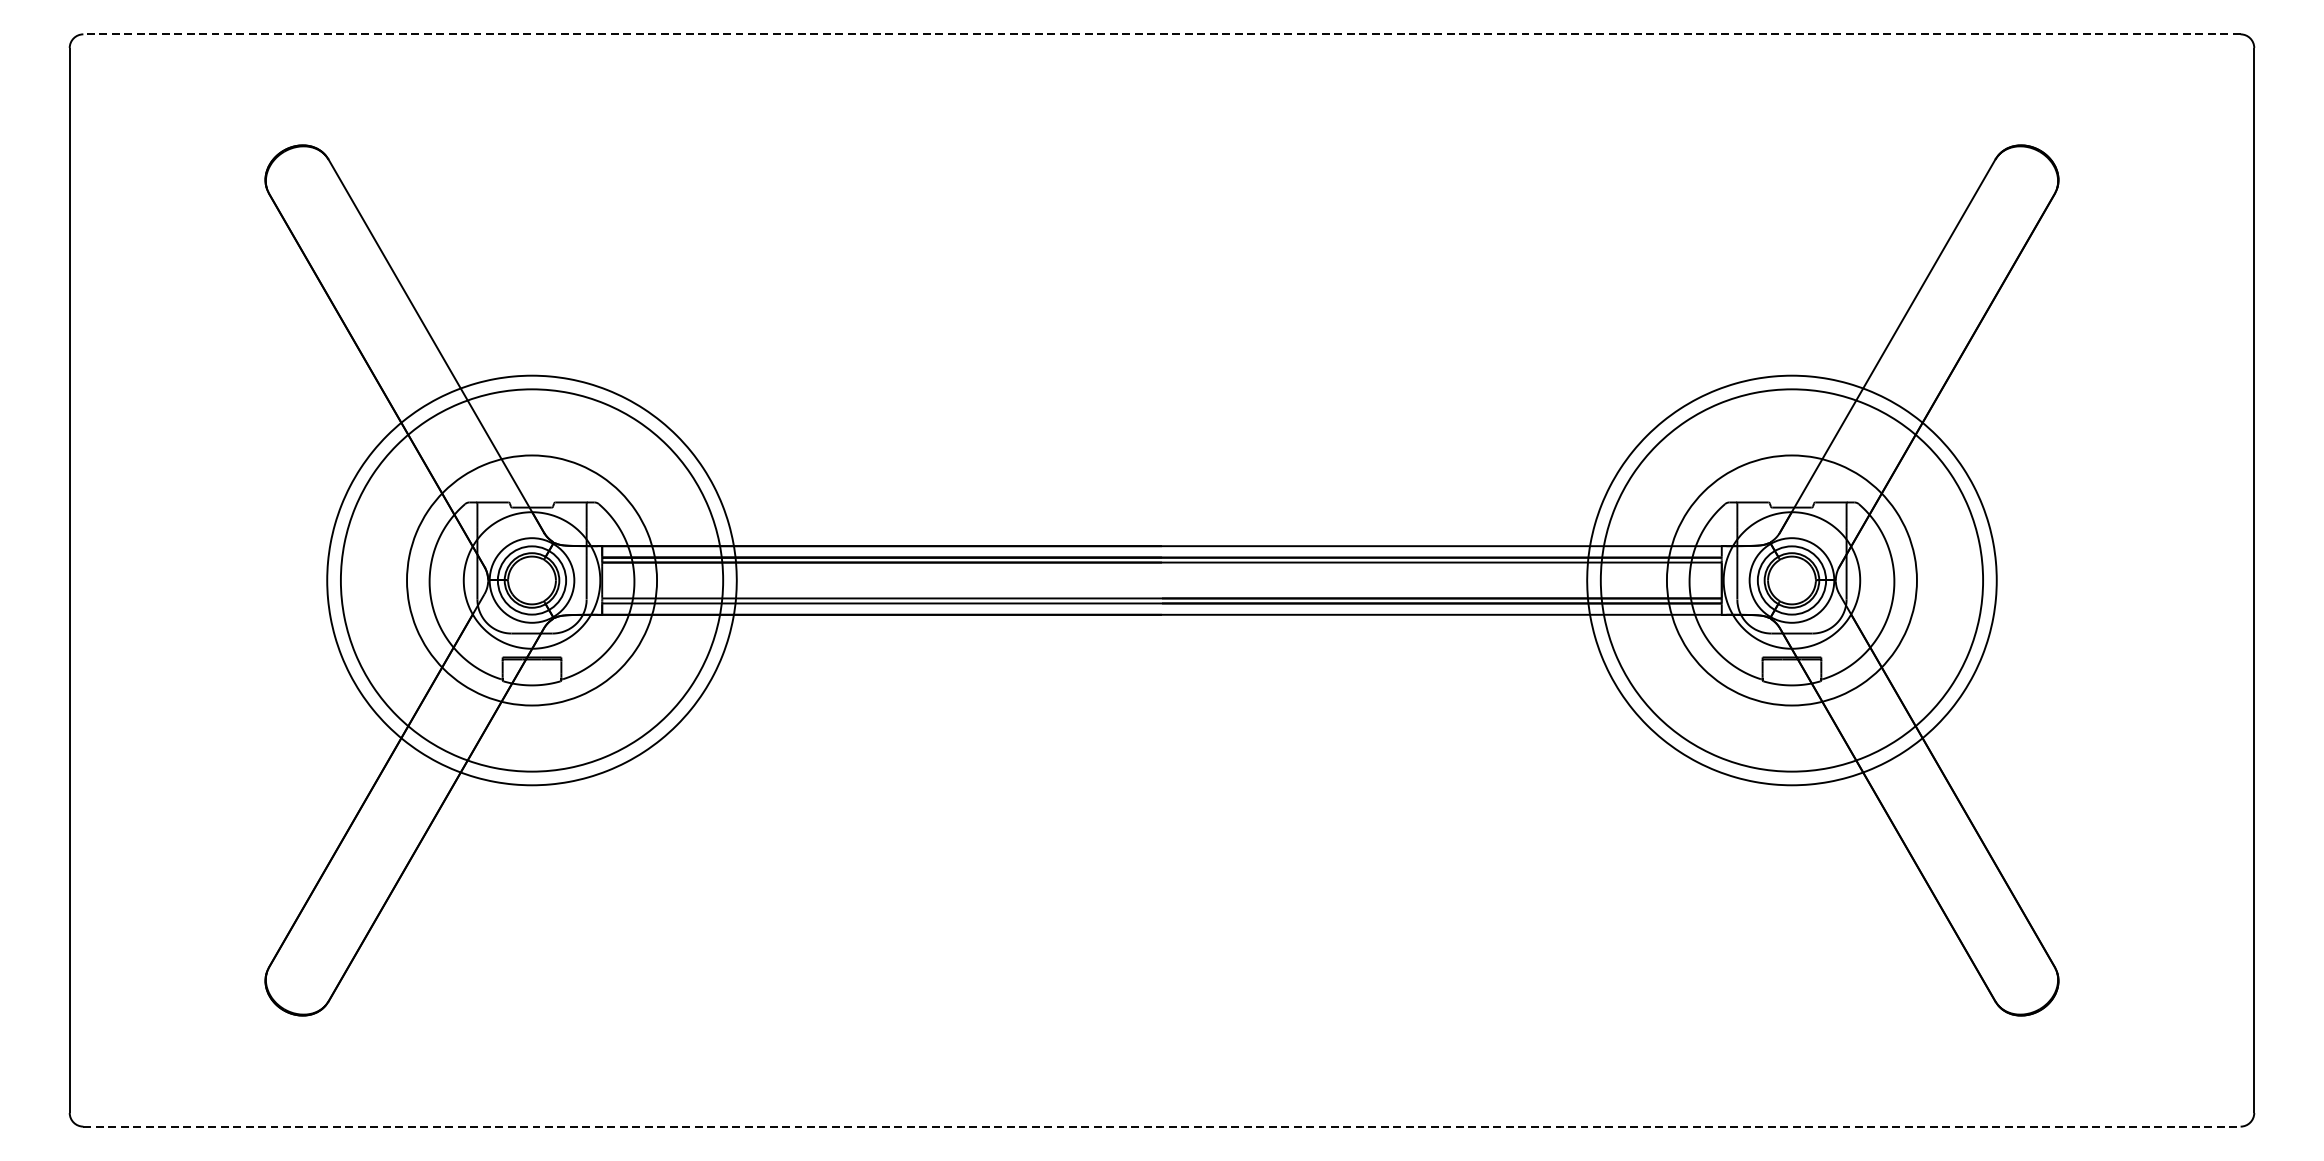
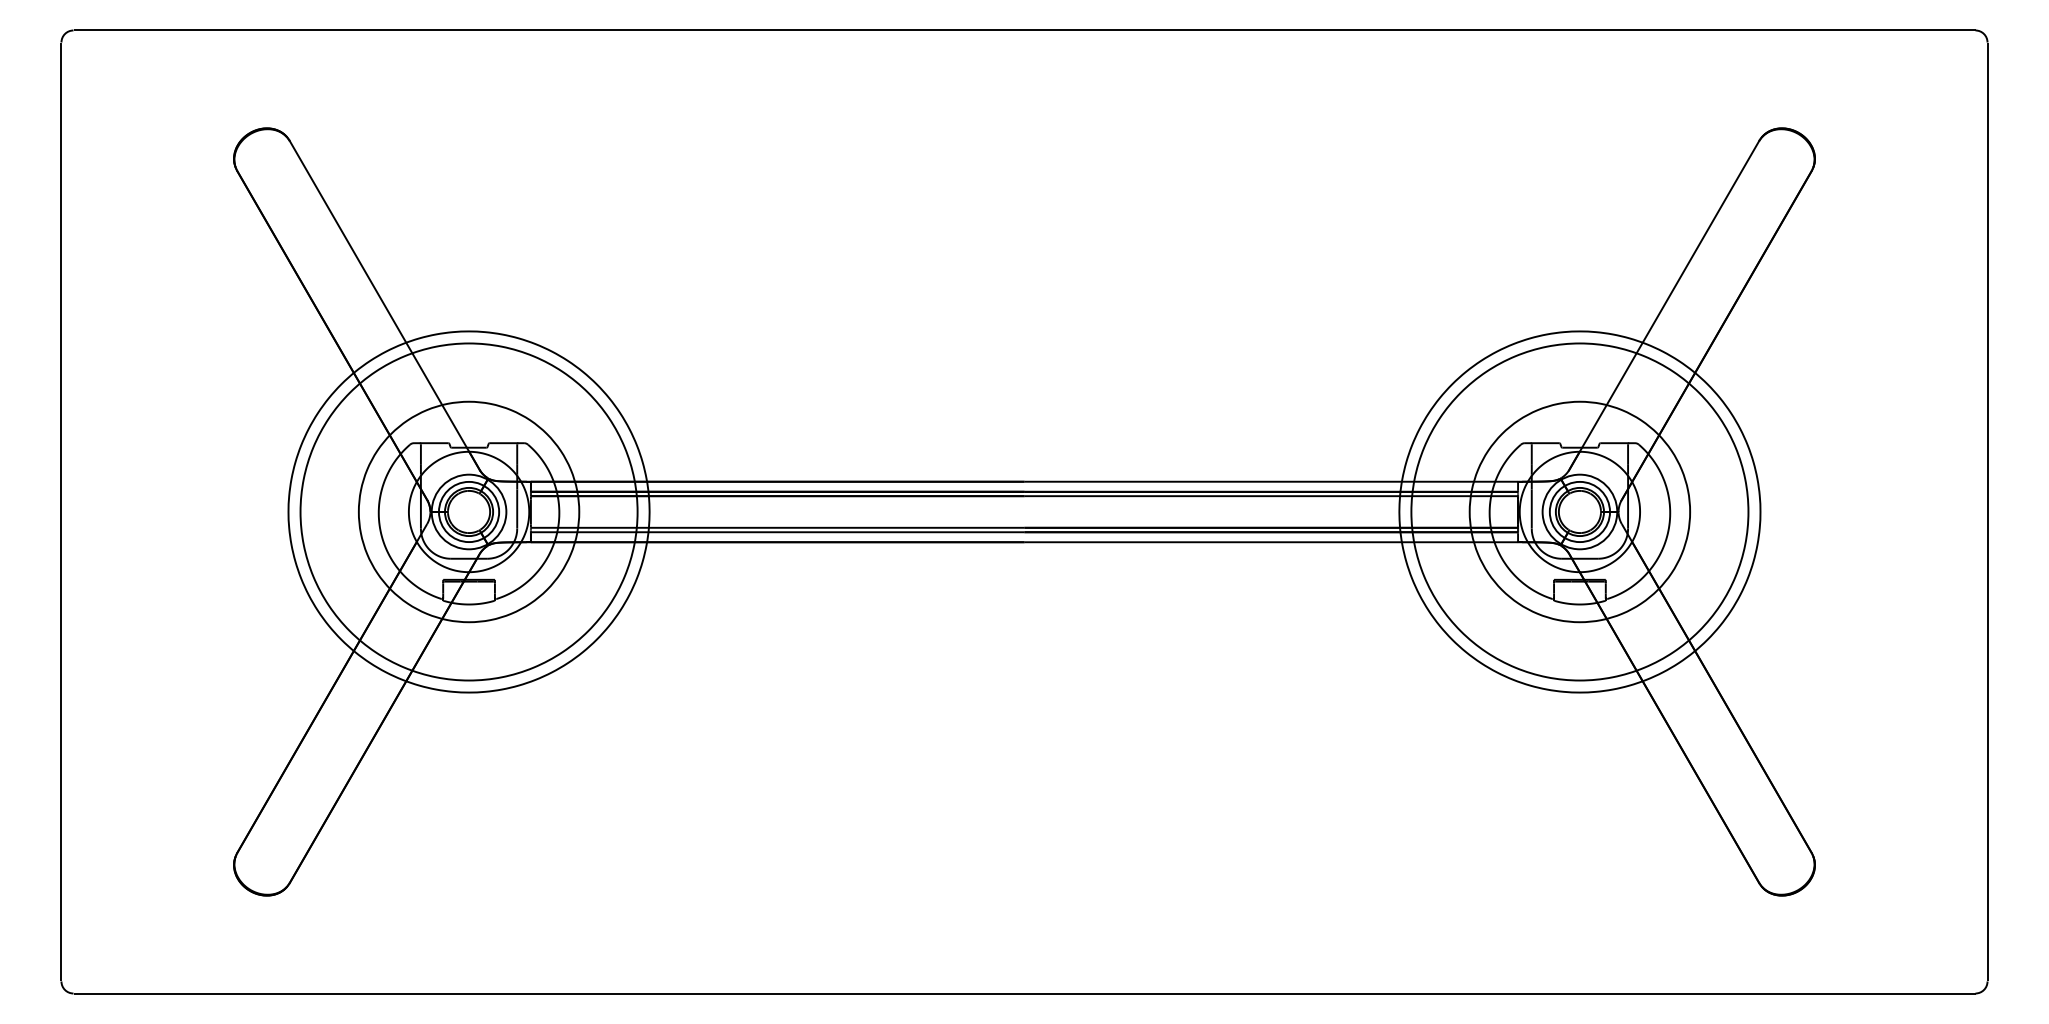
line: (1162, 34) -> (1024, 30), dashed -> solid
line: (1162, 1126) -> (1024, 993), dashed -> solid

